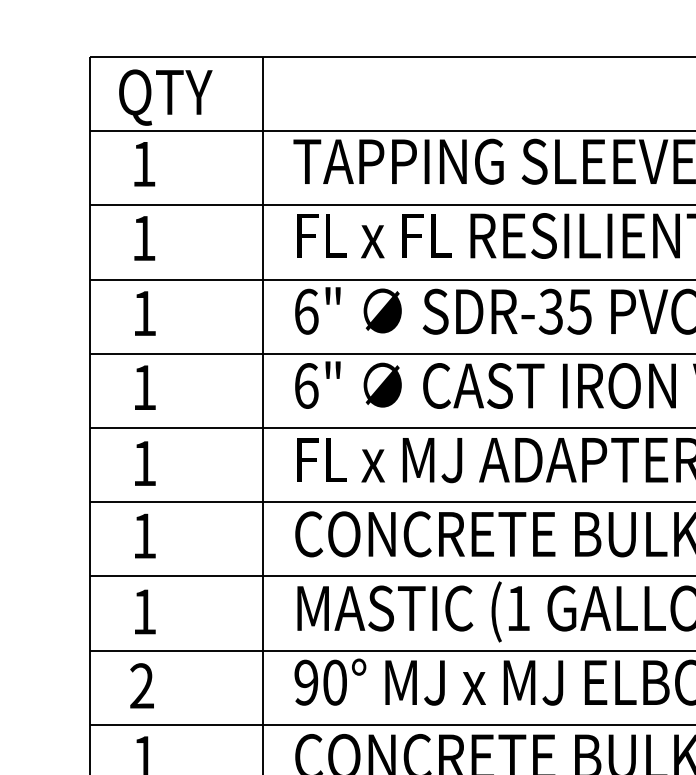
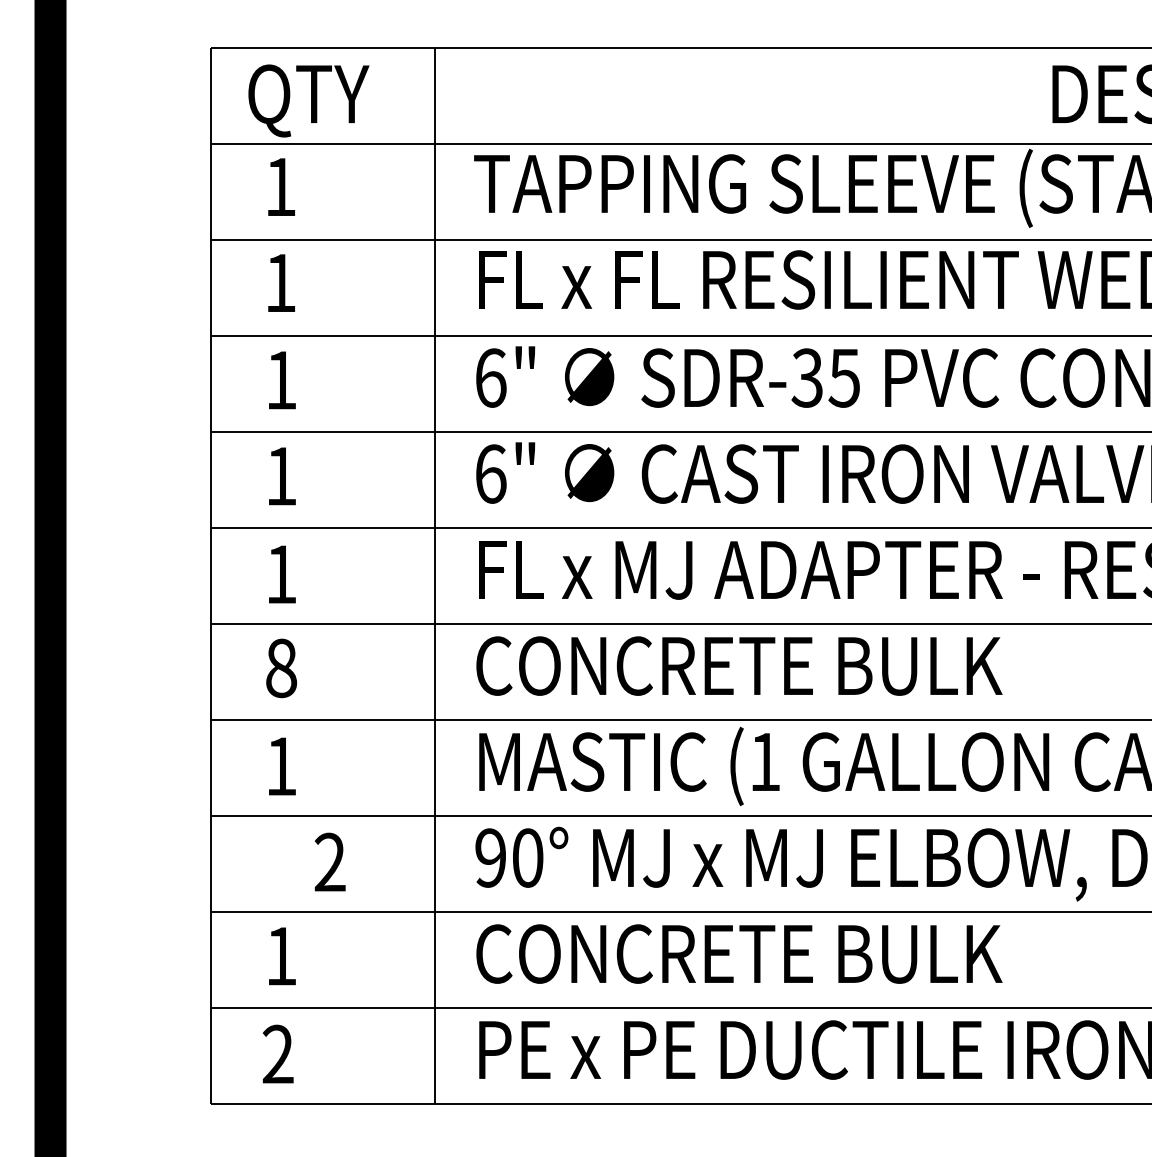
text: (144, 536) -> (281, 668), 1 -> 8
text: (141, 685) -> (329, 861), moved

